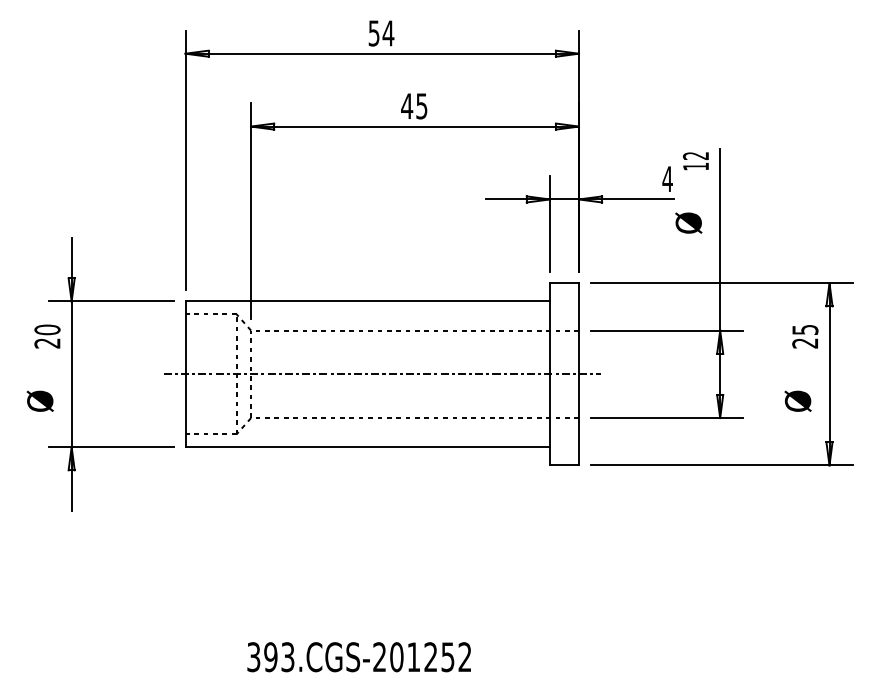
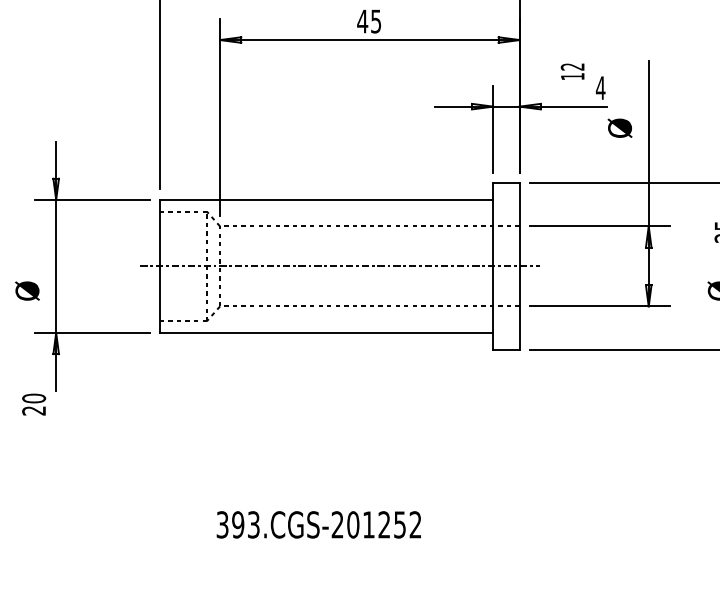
text: (695, 161) -> (572, 71), moved
text: (47, 336) -> (34, 404), moved

